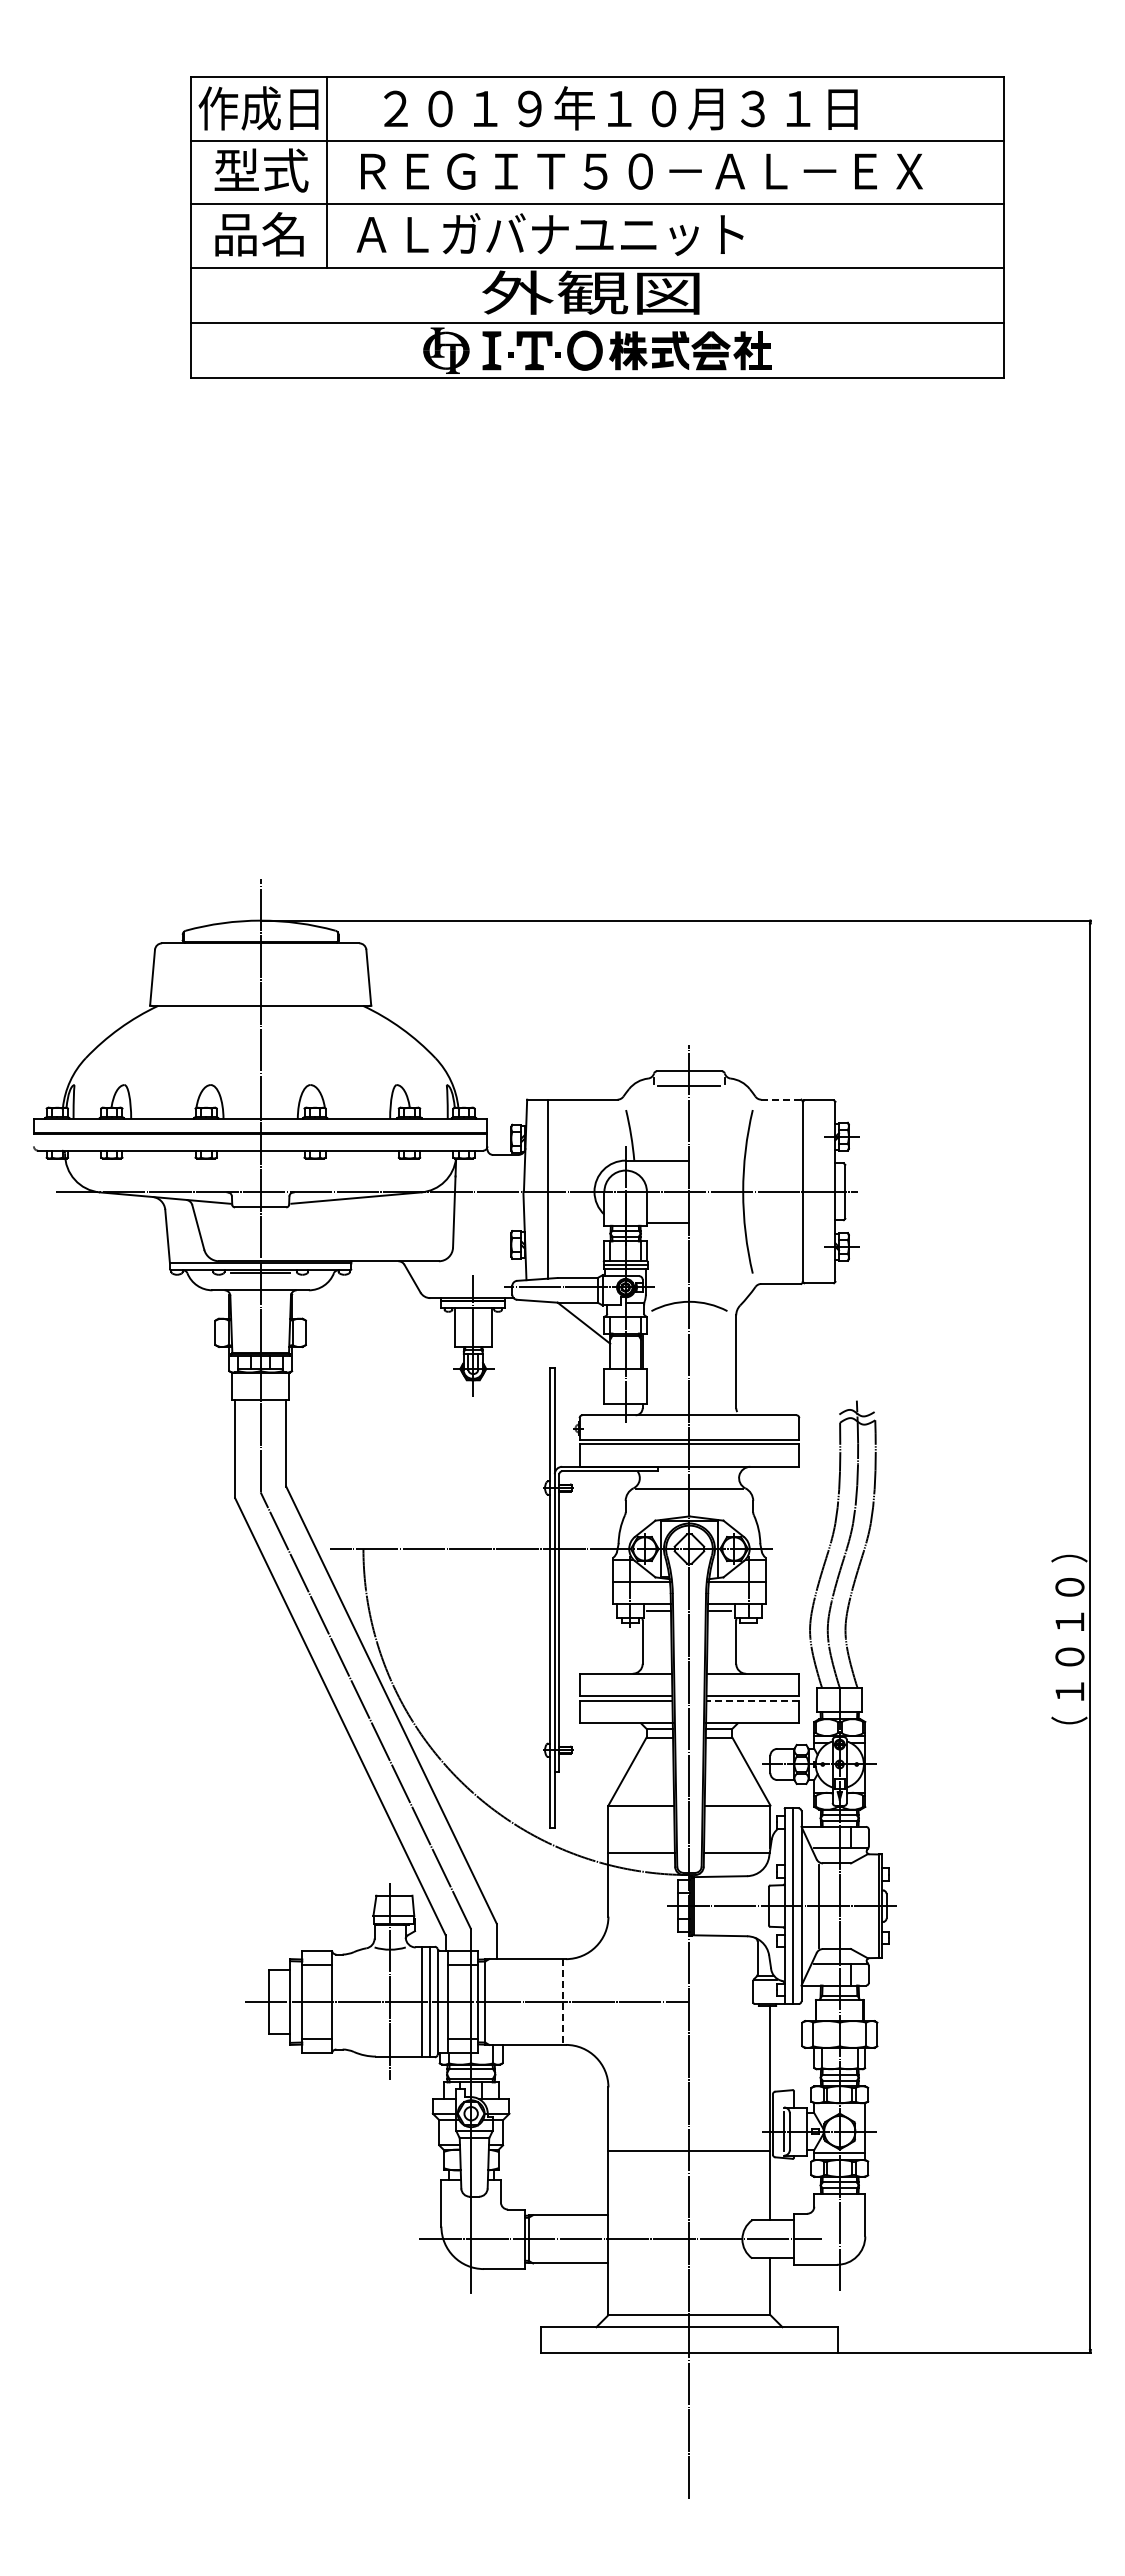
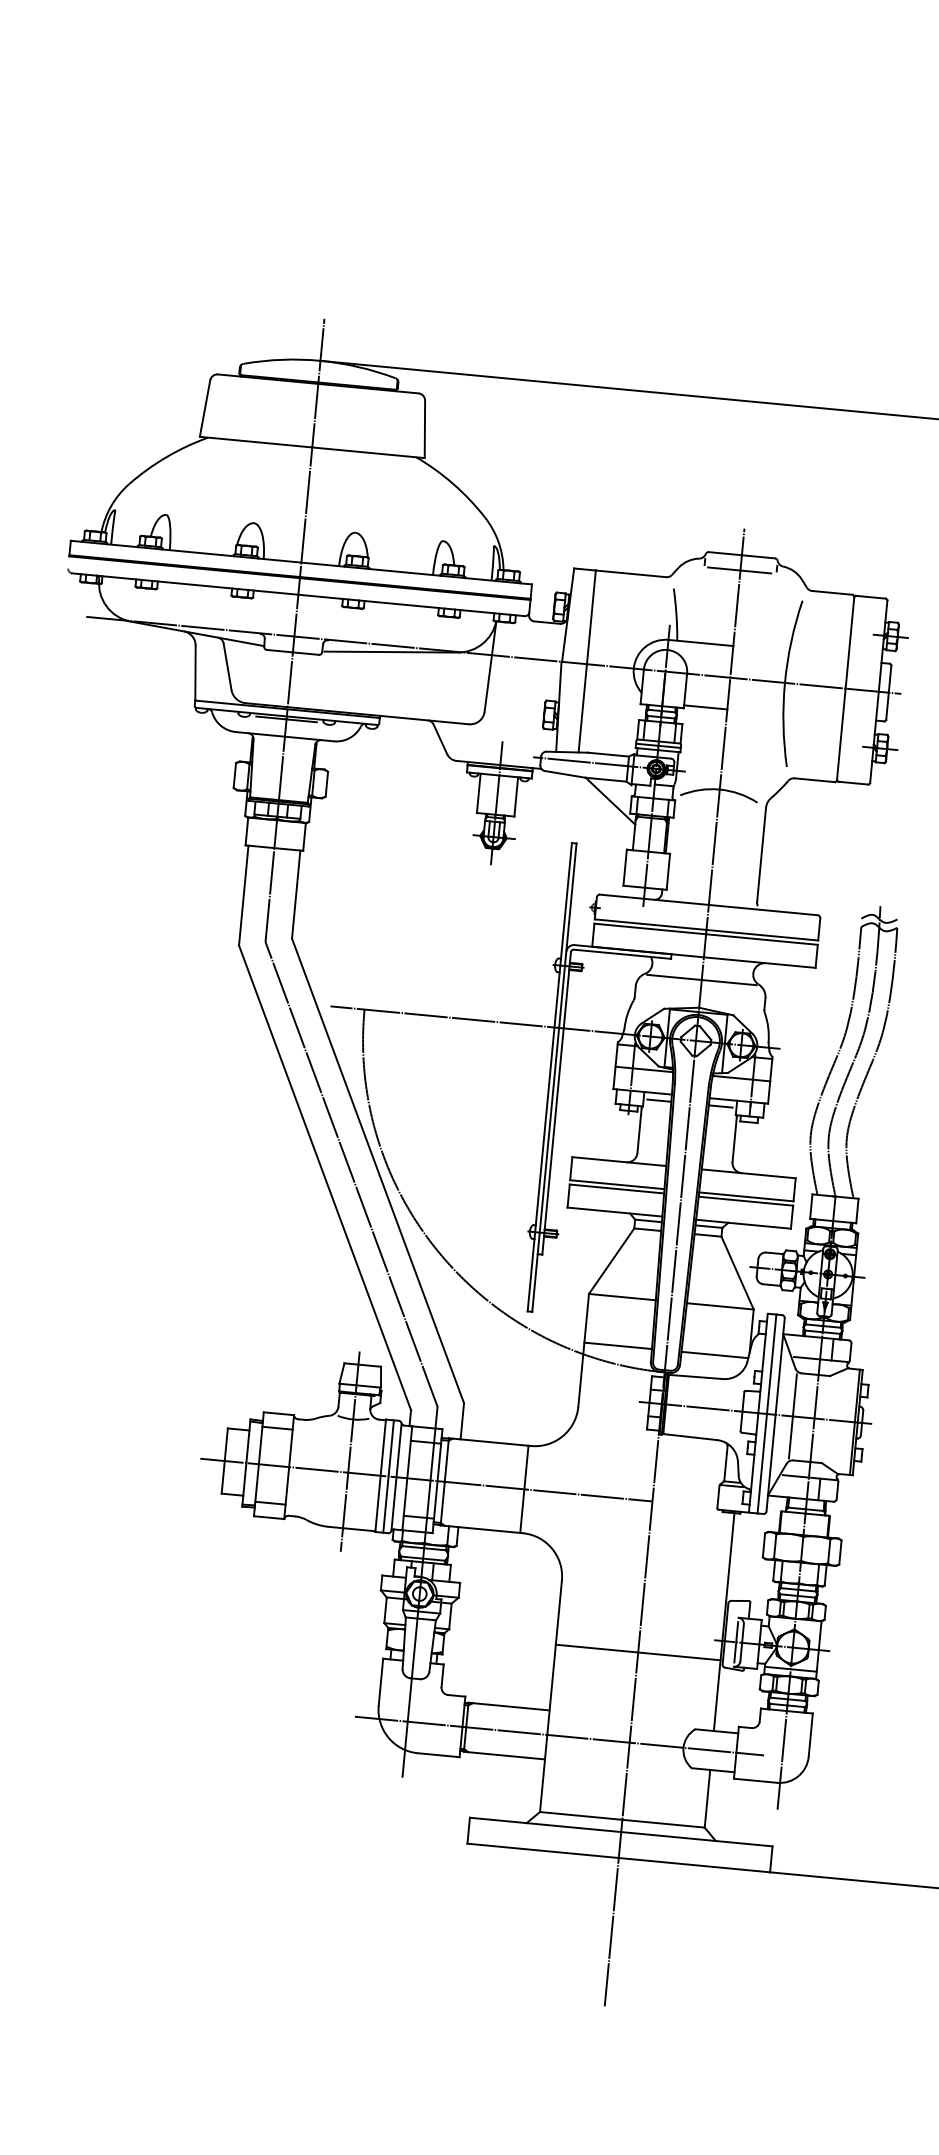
line: (780, 1099) -> (831, 592), dashed -> solid
line: (752, 1700) -> (745, 1200), dashed -> solid
line: (563, 2002) -> (524, 1489), dashed -> solid

